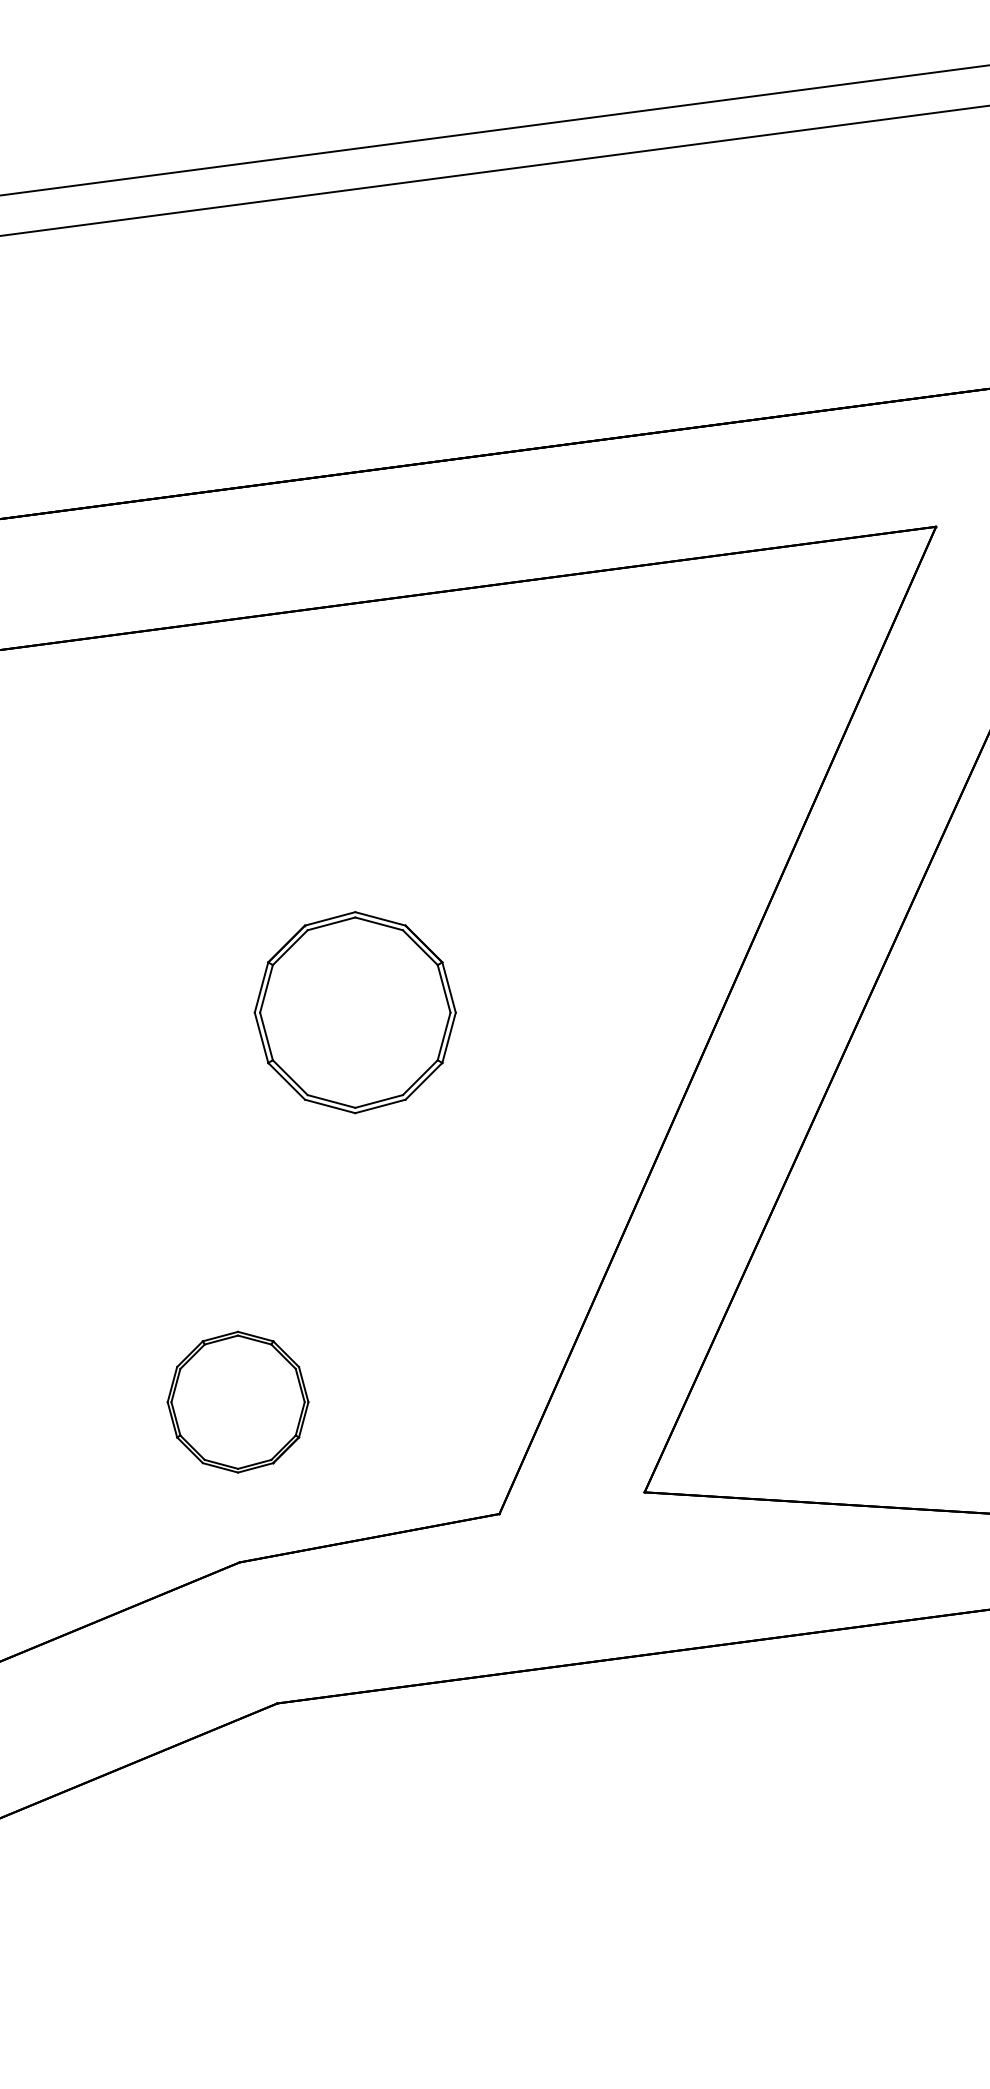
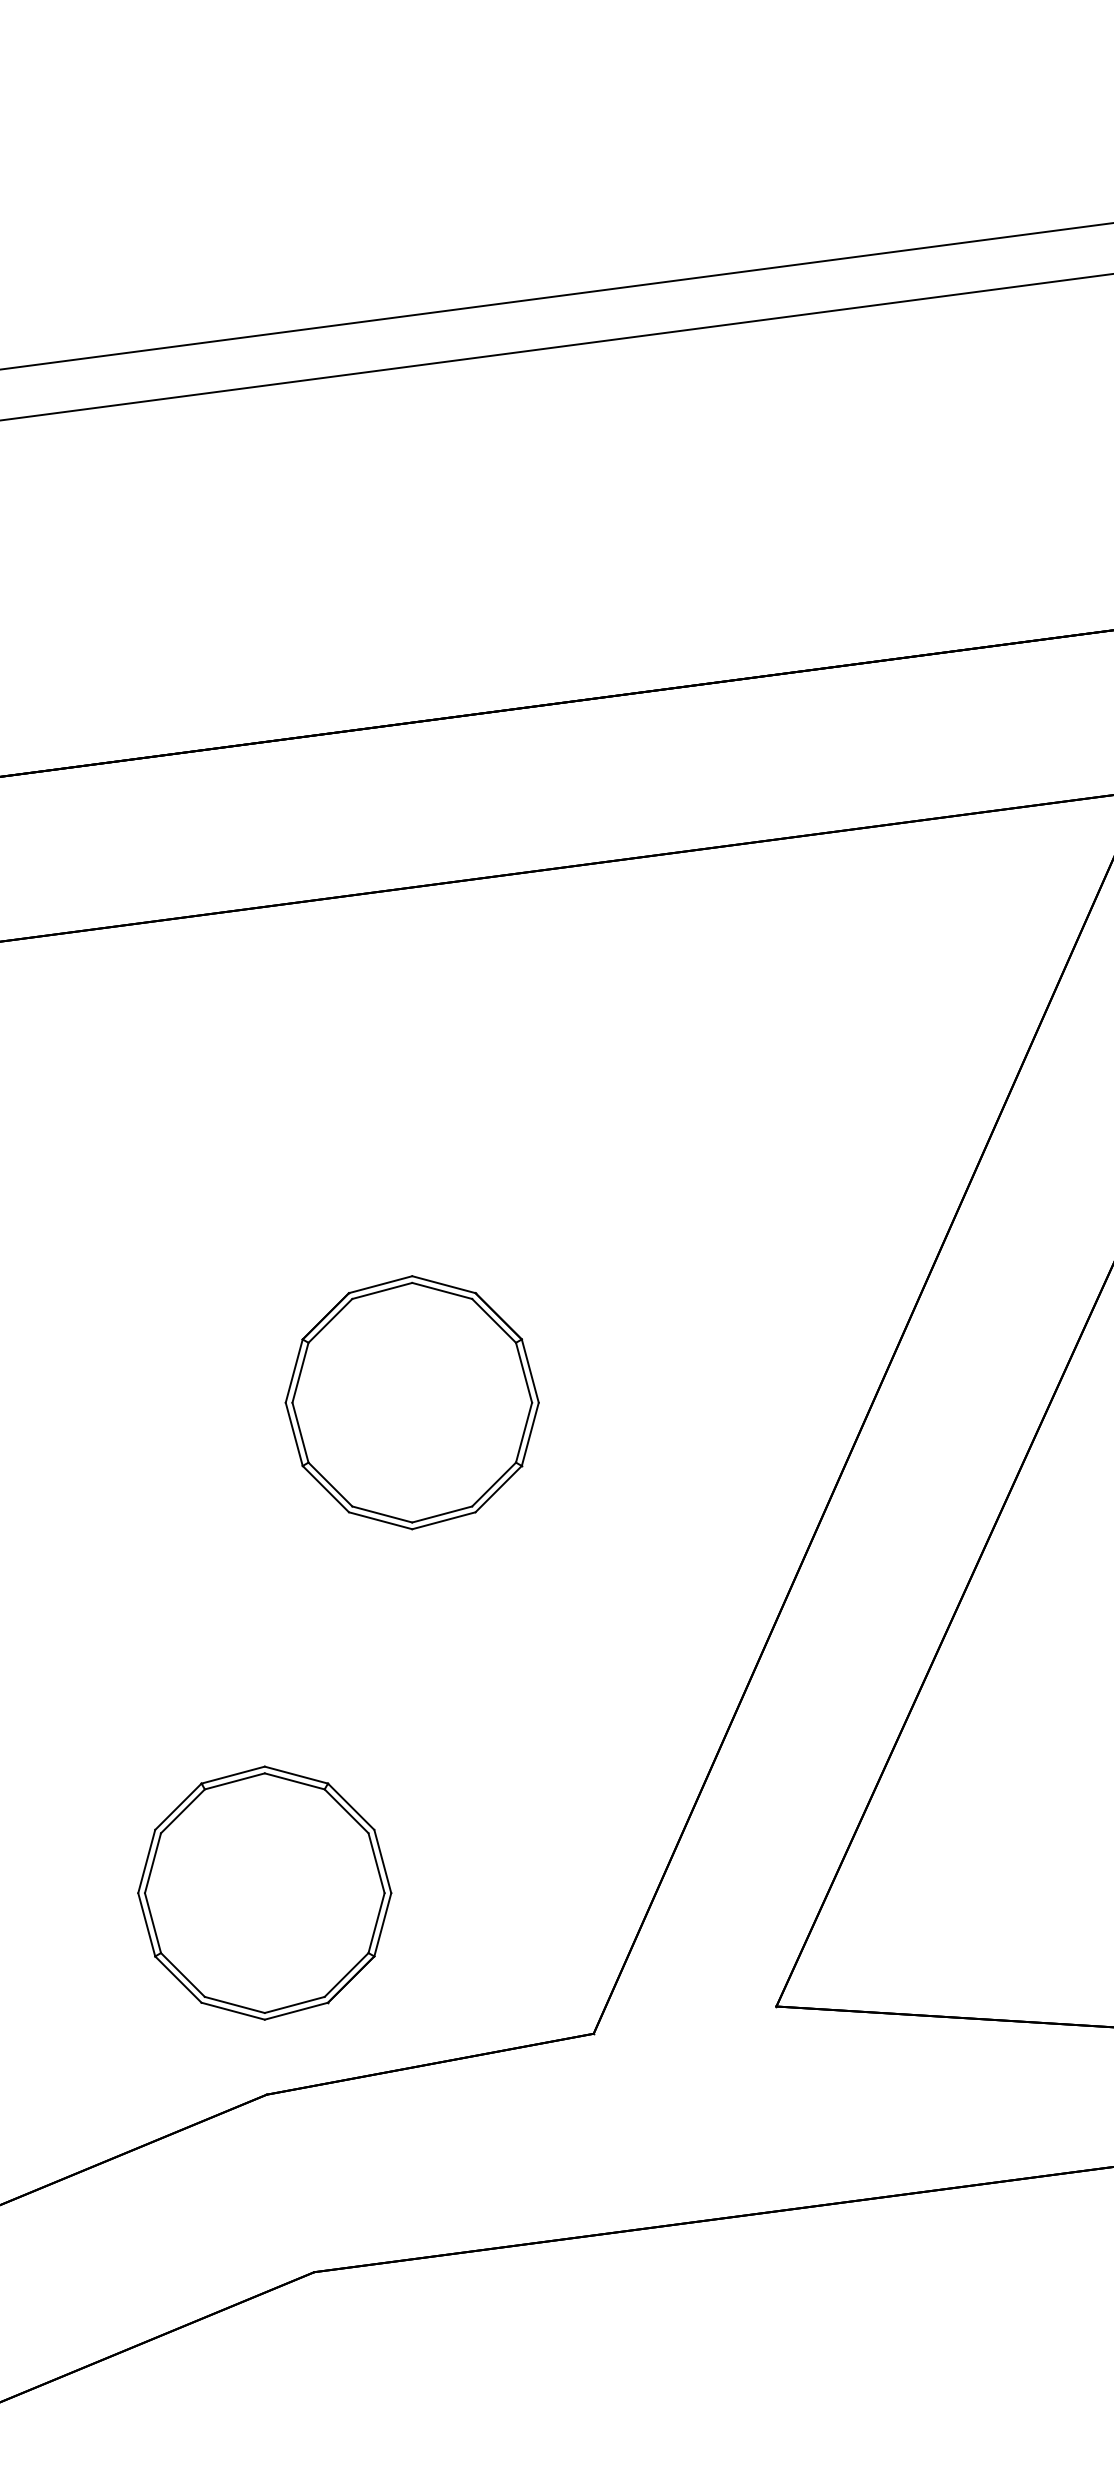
part: (237, 1401) -> (263, 1892), size x1.43

